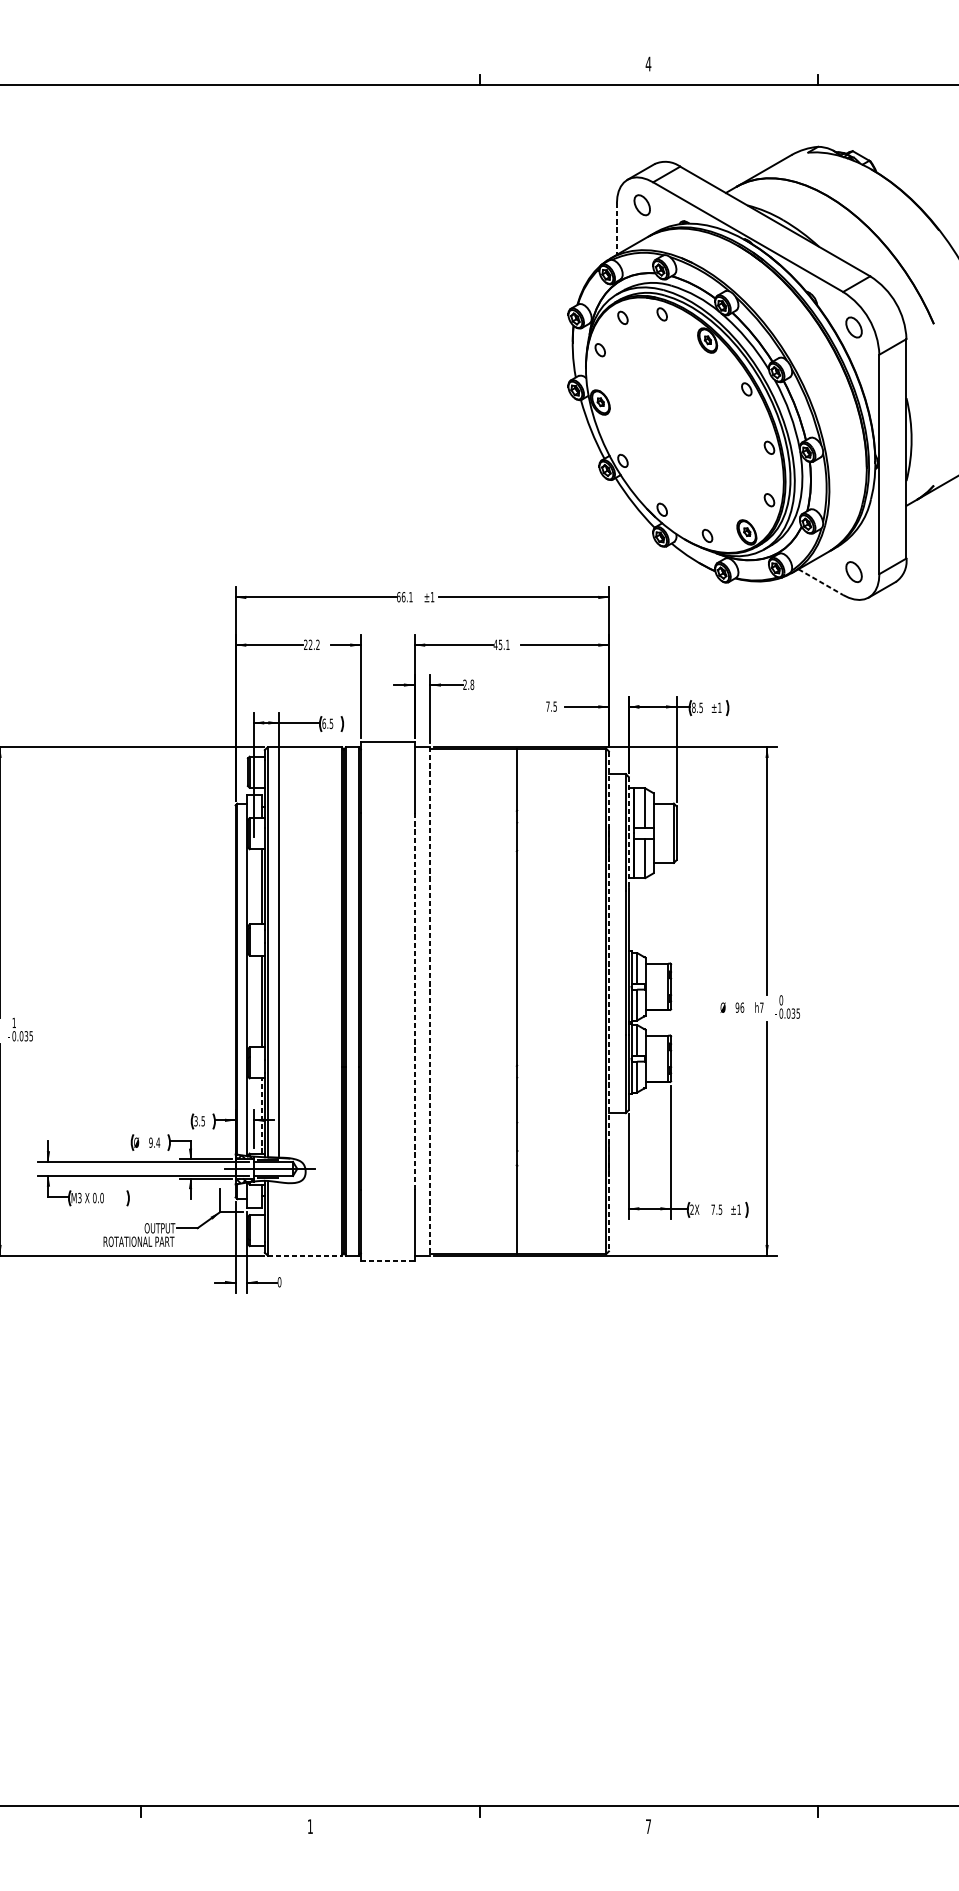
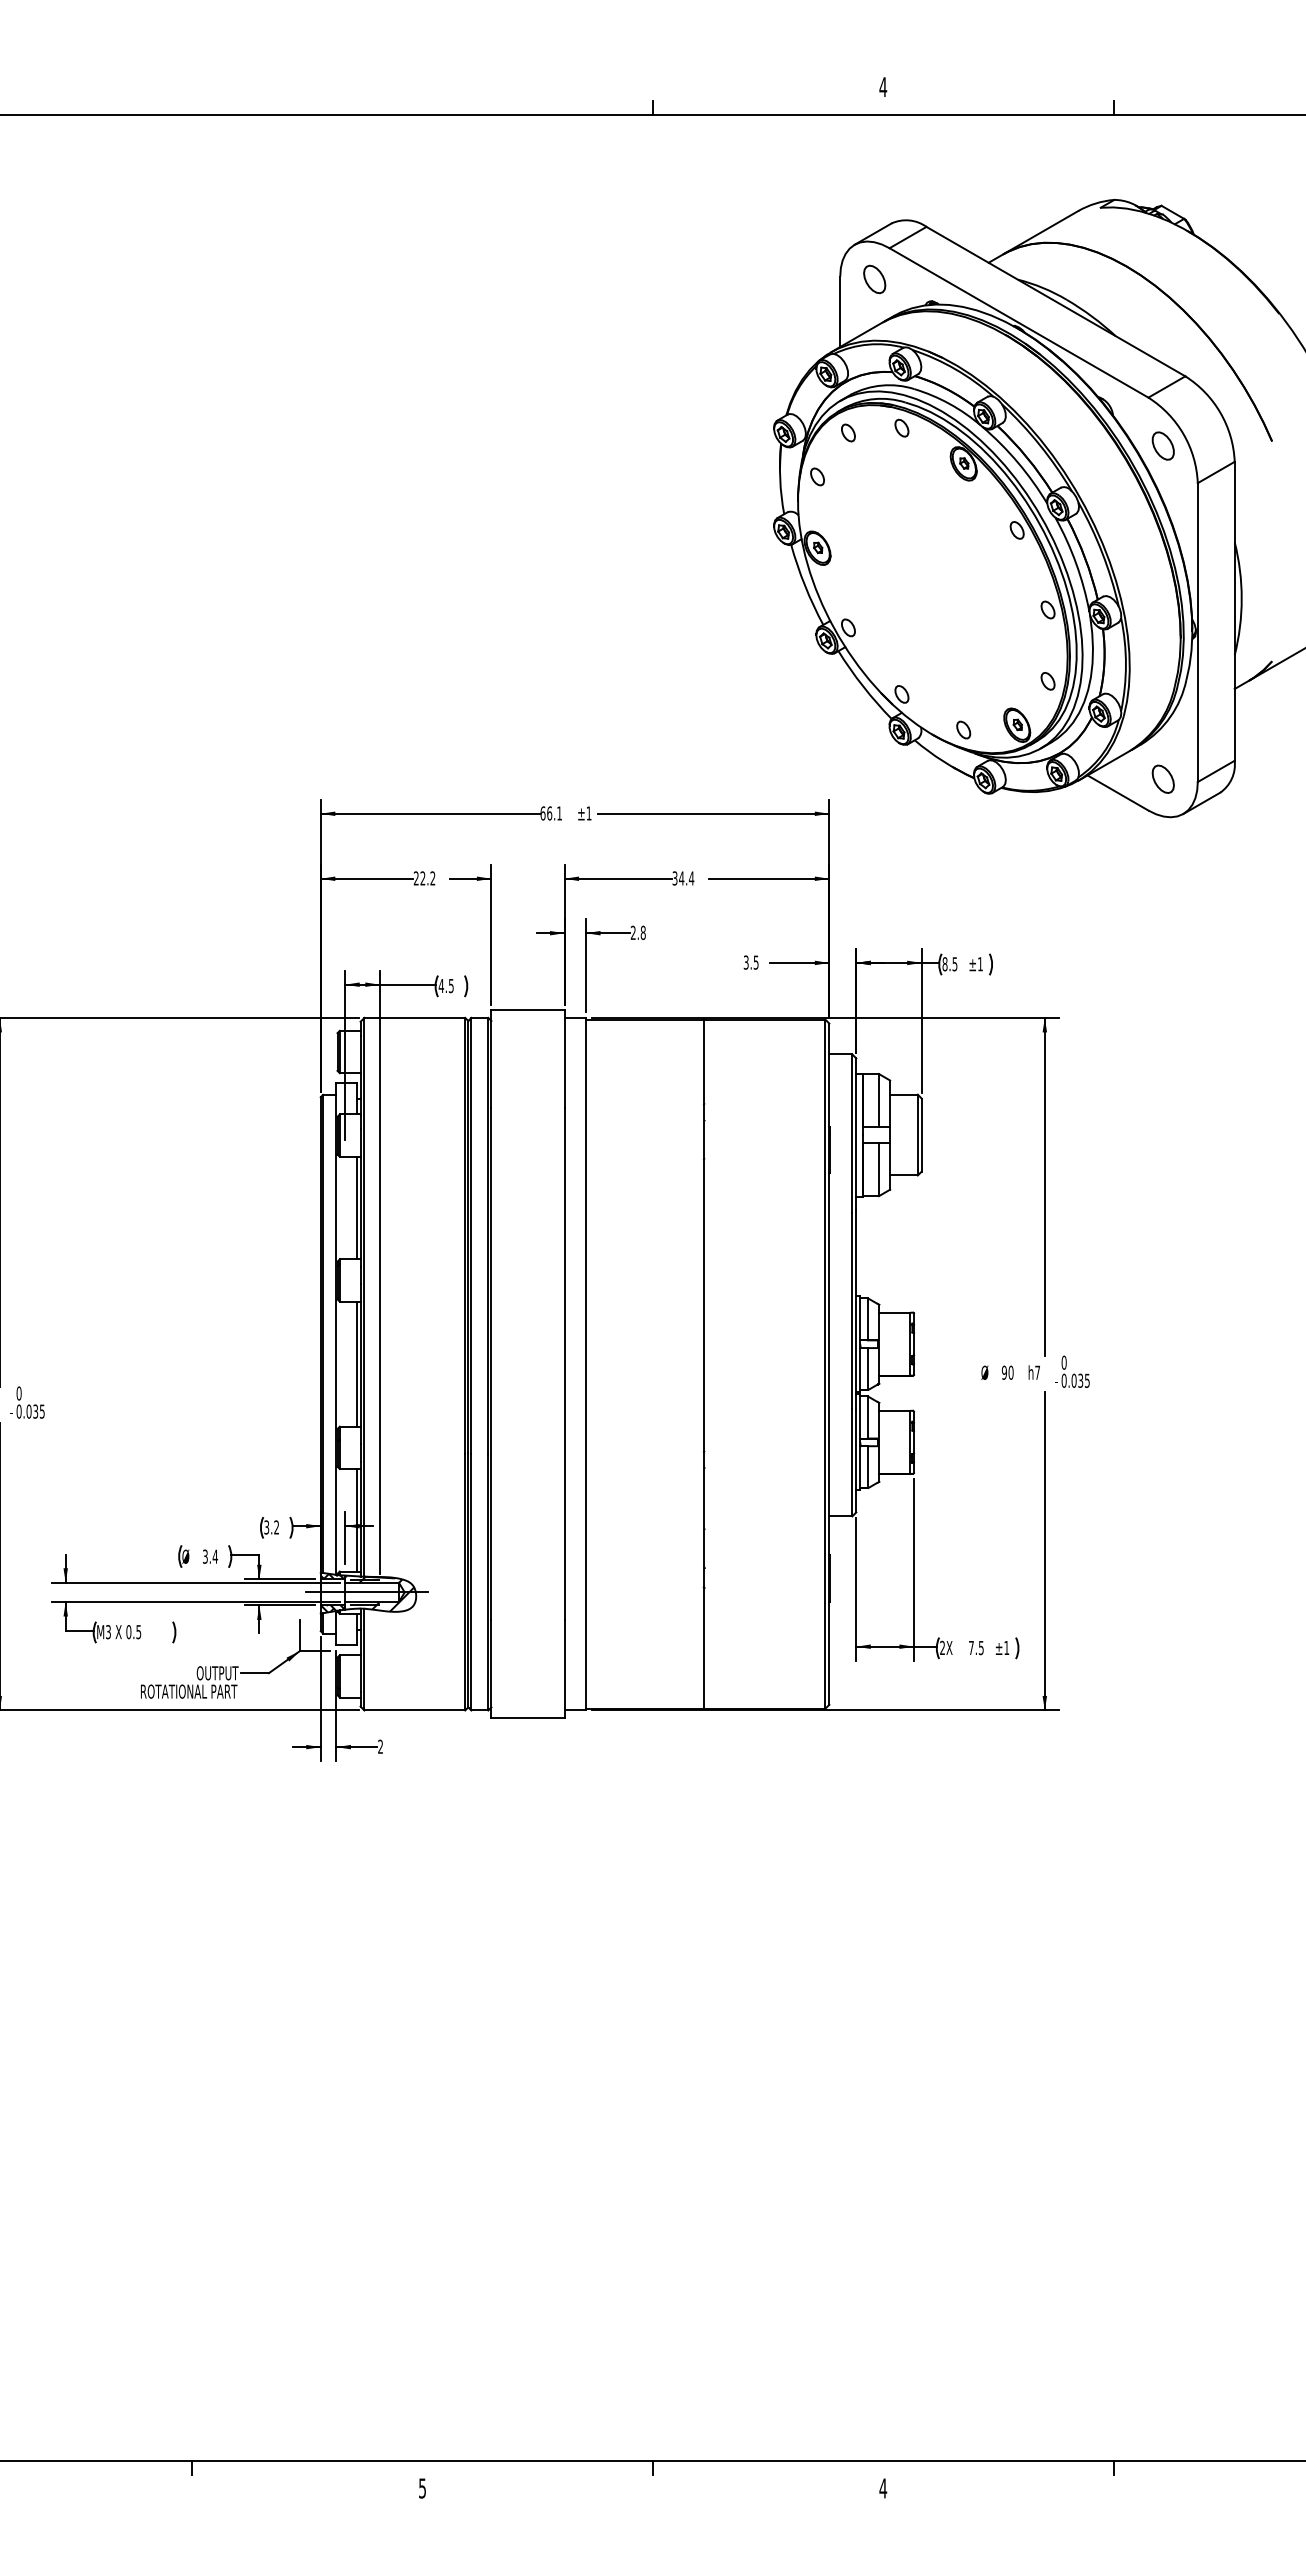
line: (617, 229) -> (840, 312), dashed -> solid
line: (821, 582) -> (1118, 793), dashed -> solid
text: (501, 644) -> (683, 878), 45.1 -> 34.4
text: (547, 706) -> (745, 962), 7.5 -> 3.5
text: (324, 723) -> (441, 985), 6.5 -> 4.5
line: (628, 832) -> (856, 1134), dashed -> solid
line: (414, 1001) -> (564, 1364), dashed -> solid
line: (430, 1001) -> (586, 1364), dashed -> solid
line: (609, 1001) -> (829, 1364), dashed -> solid
text: (741, 1007) -> (1010, 1372), 96 -> 90
text: (13, 1022) -> (18, 1393), 1 -> 0
line: (261, 1115) -> (356, 1519), dashed -> solid
text: (203, 1121) -> (276, 1527), 3.5 -> 3.2
text: (150, 1142) -> (204, 1556), 9.4 -> 3.4
hatch: (278, 1169) -> (379, 1593), added
text: (101, 1198) -> (138, 1632), 0.0 -> 0.5
line: (305, 1255) -> (415, 1710), dashed -> solid
line: (387, 1261) -> (527, 1718), dashed -> solid
text: (279, 1282) -> (380, 1746), 0 -> 2
text: (310, 1826) -> (422, 2488), 1 -> 5
text: (648, 1826) -> (883, 2488), 7 -> 4

